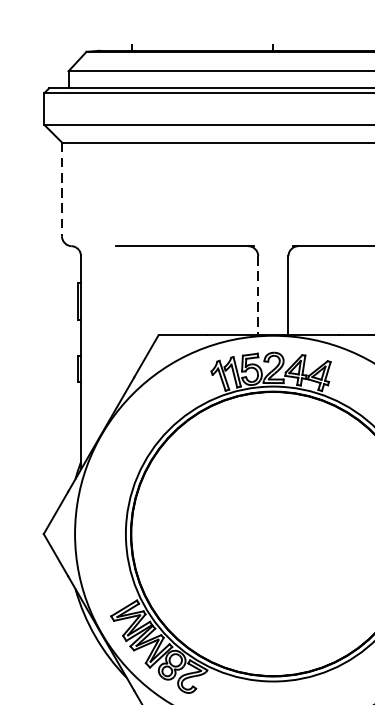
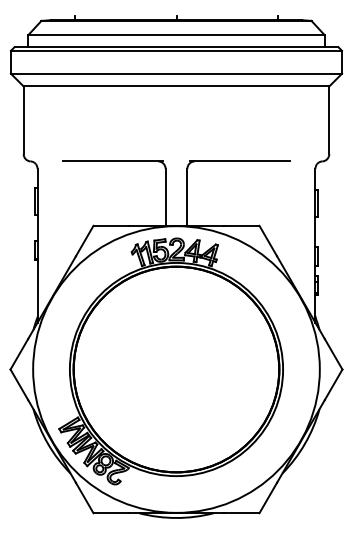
line: (61, 189) -> (23, 120), dashed -> solid
line: (258, 296) -> (165, 197), dashed -> solid

